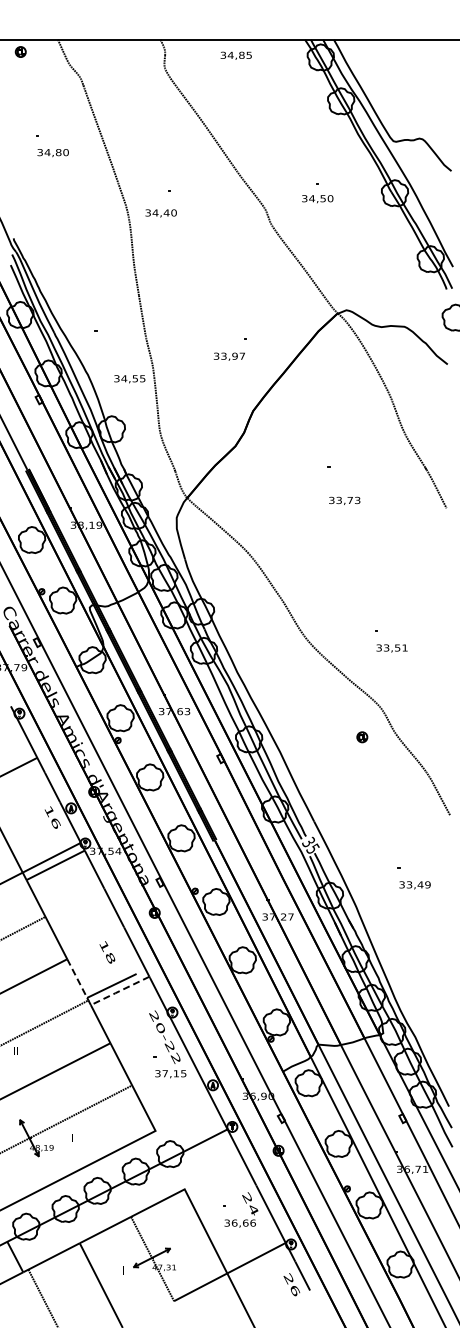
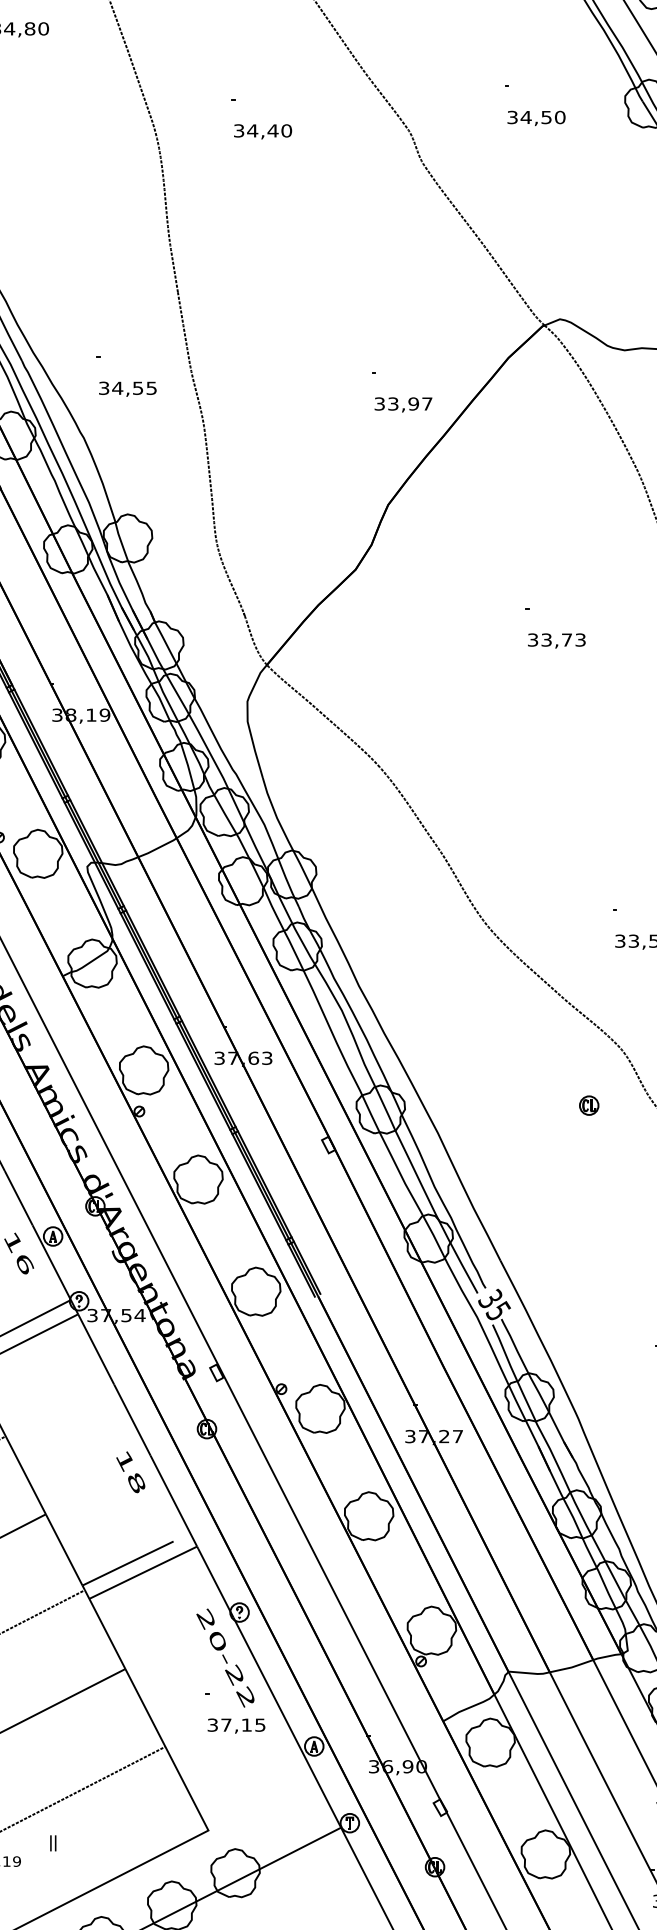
text: (317, 199) -> (536, 118), moved
text: (160, 213) -> (261, 131), moved
text: (228, 356) -> (401, 404), moved
text: (129, 379) -> (127, 389), moved
text: (344, 500) -> (556, 640), moved
text: (107, 952) -> (130, 1472), moved
line: (77, 978) -> (64, 1549), dashed -> solid
line: (119, 991) -> (142, 1573), dashed -> solid

